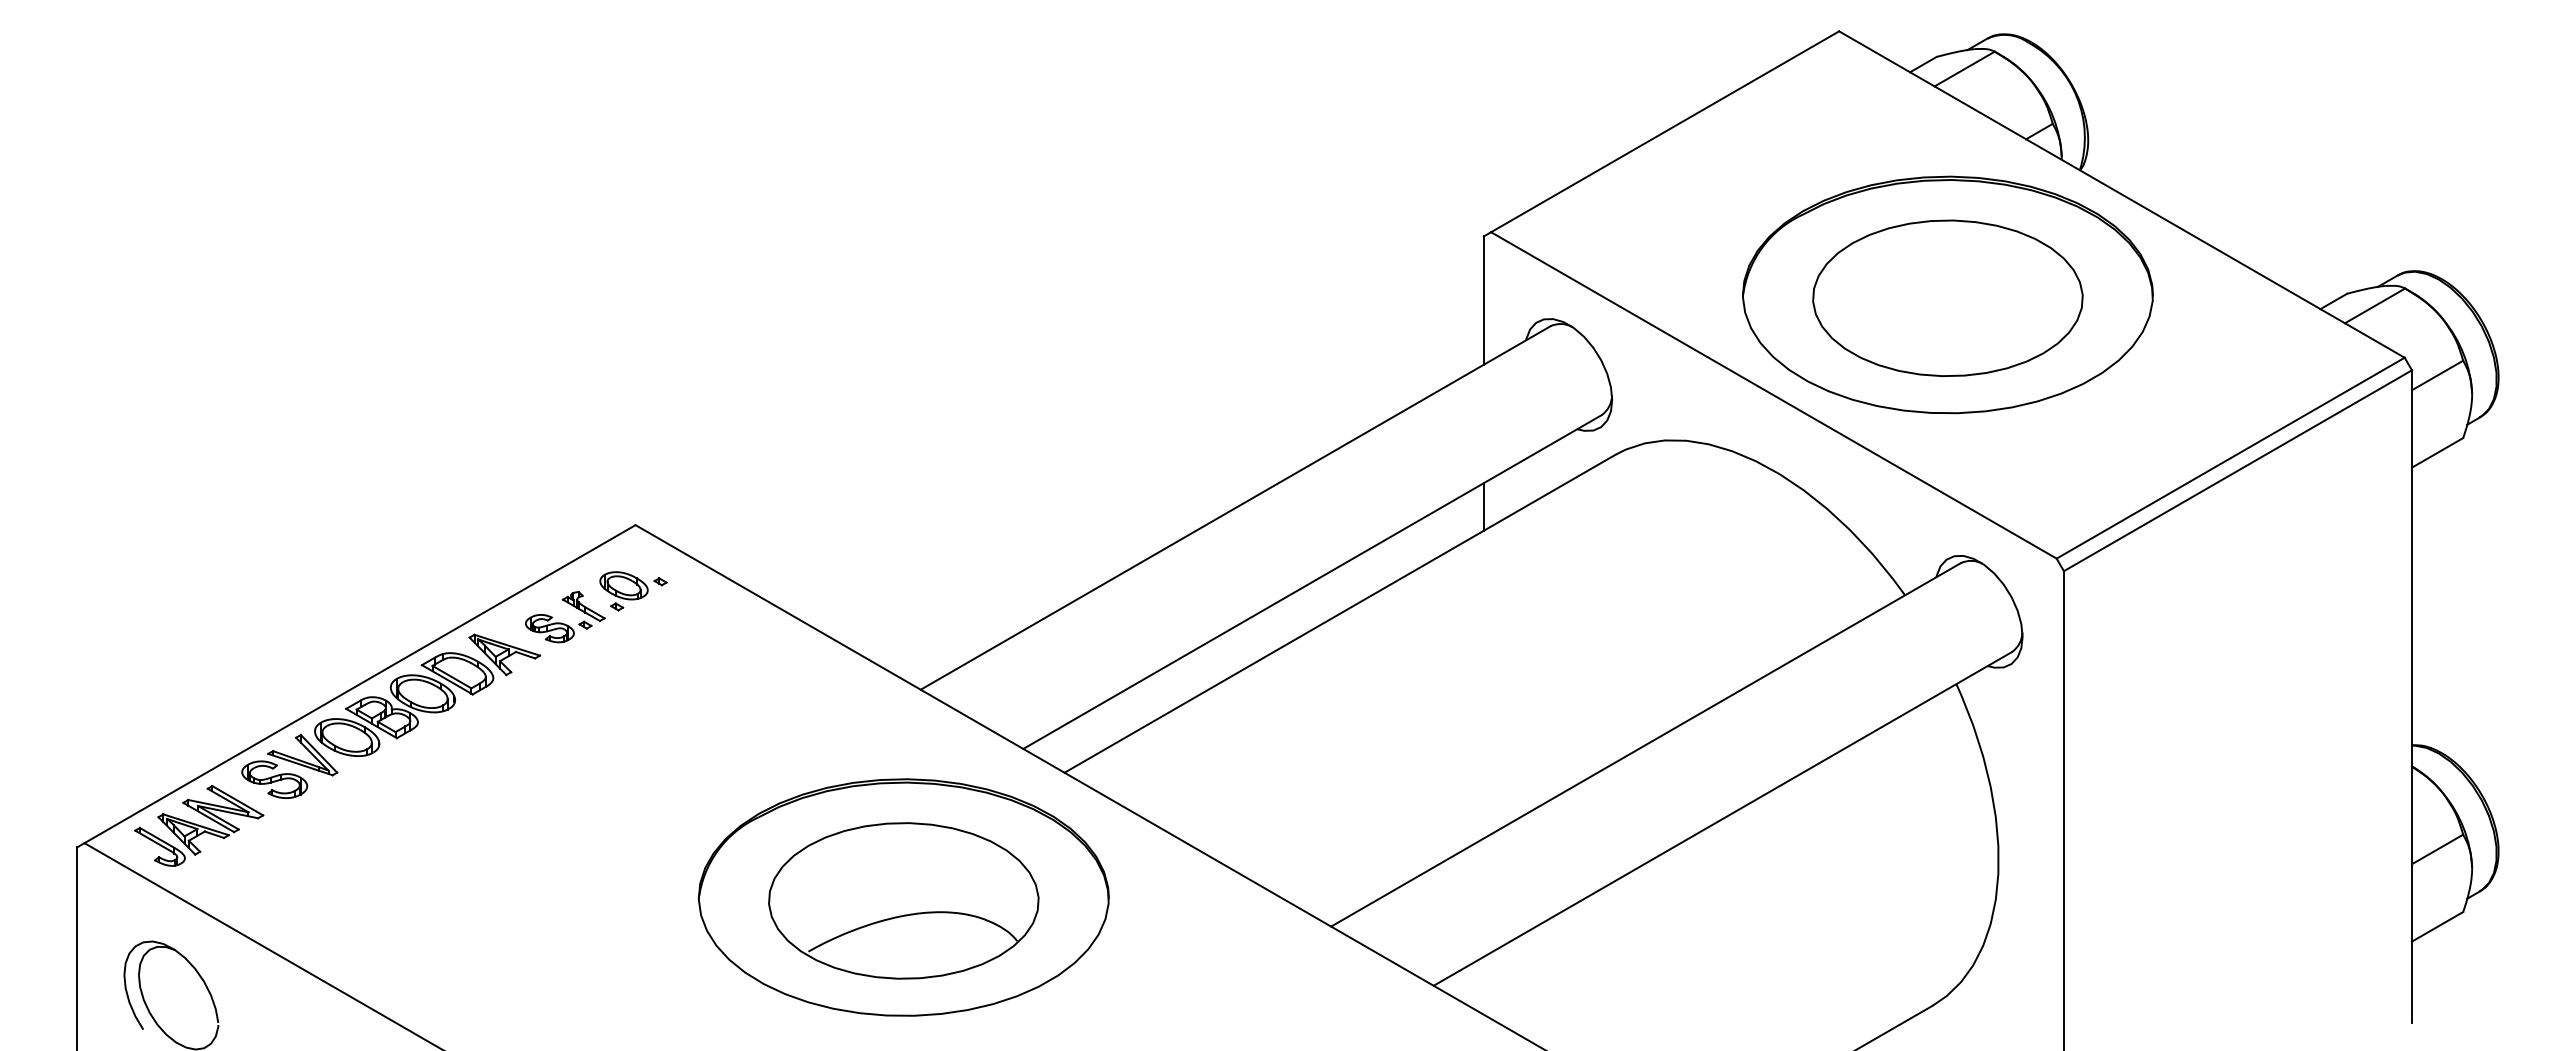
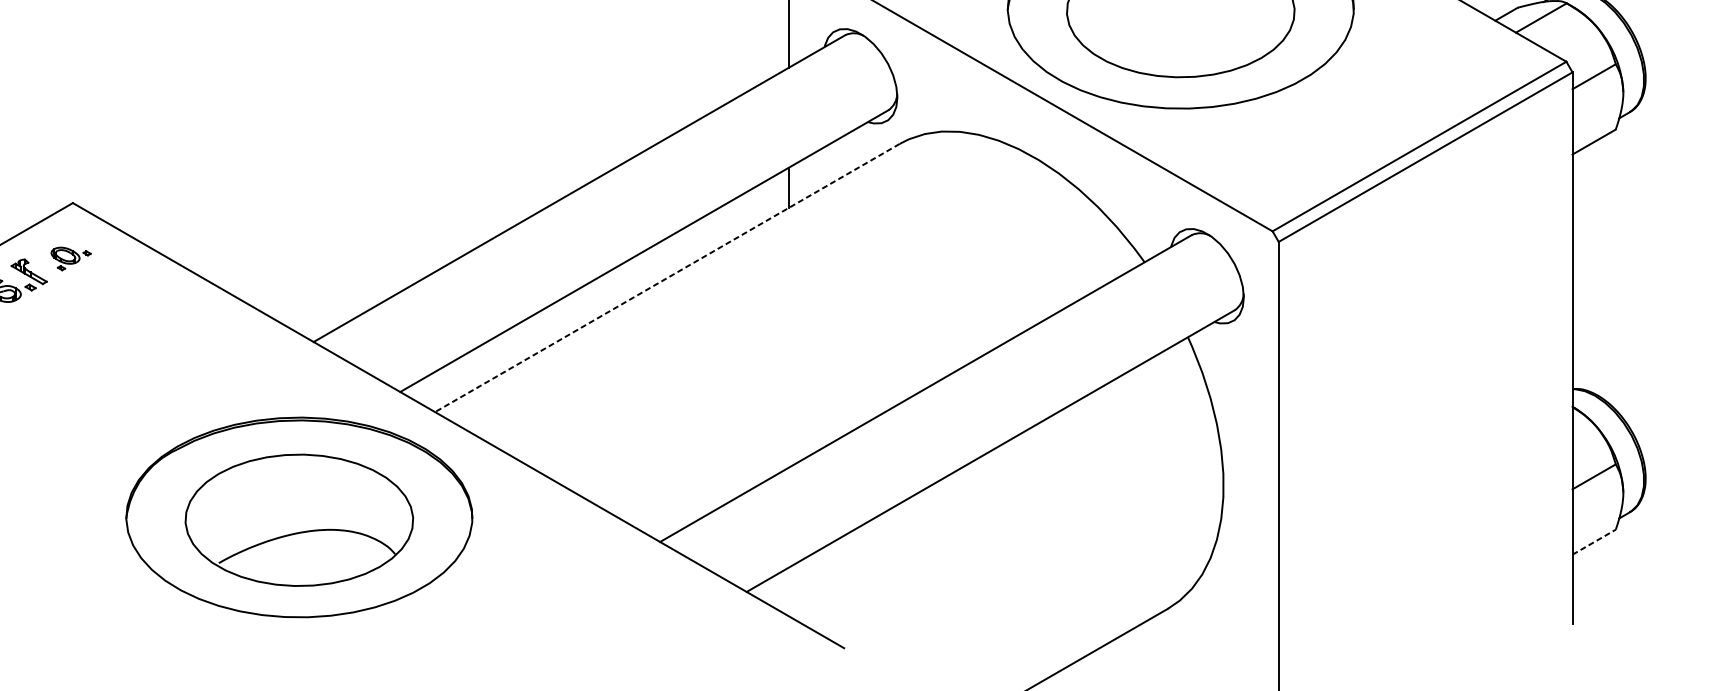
part: (633, 591) -> (71, 259), size x0.7
line: (1339, 613) -> (667, 277), solid -> dashed
line: (2437, 926) -> (1594, 541), solid -> dashed

